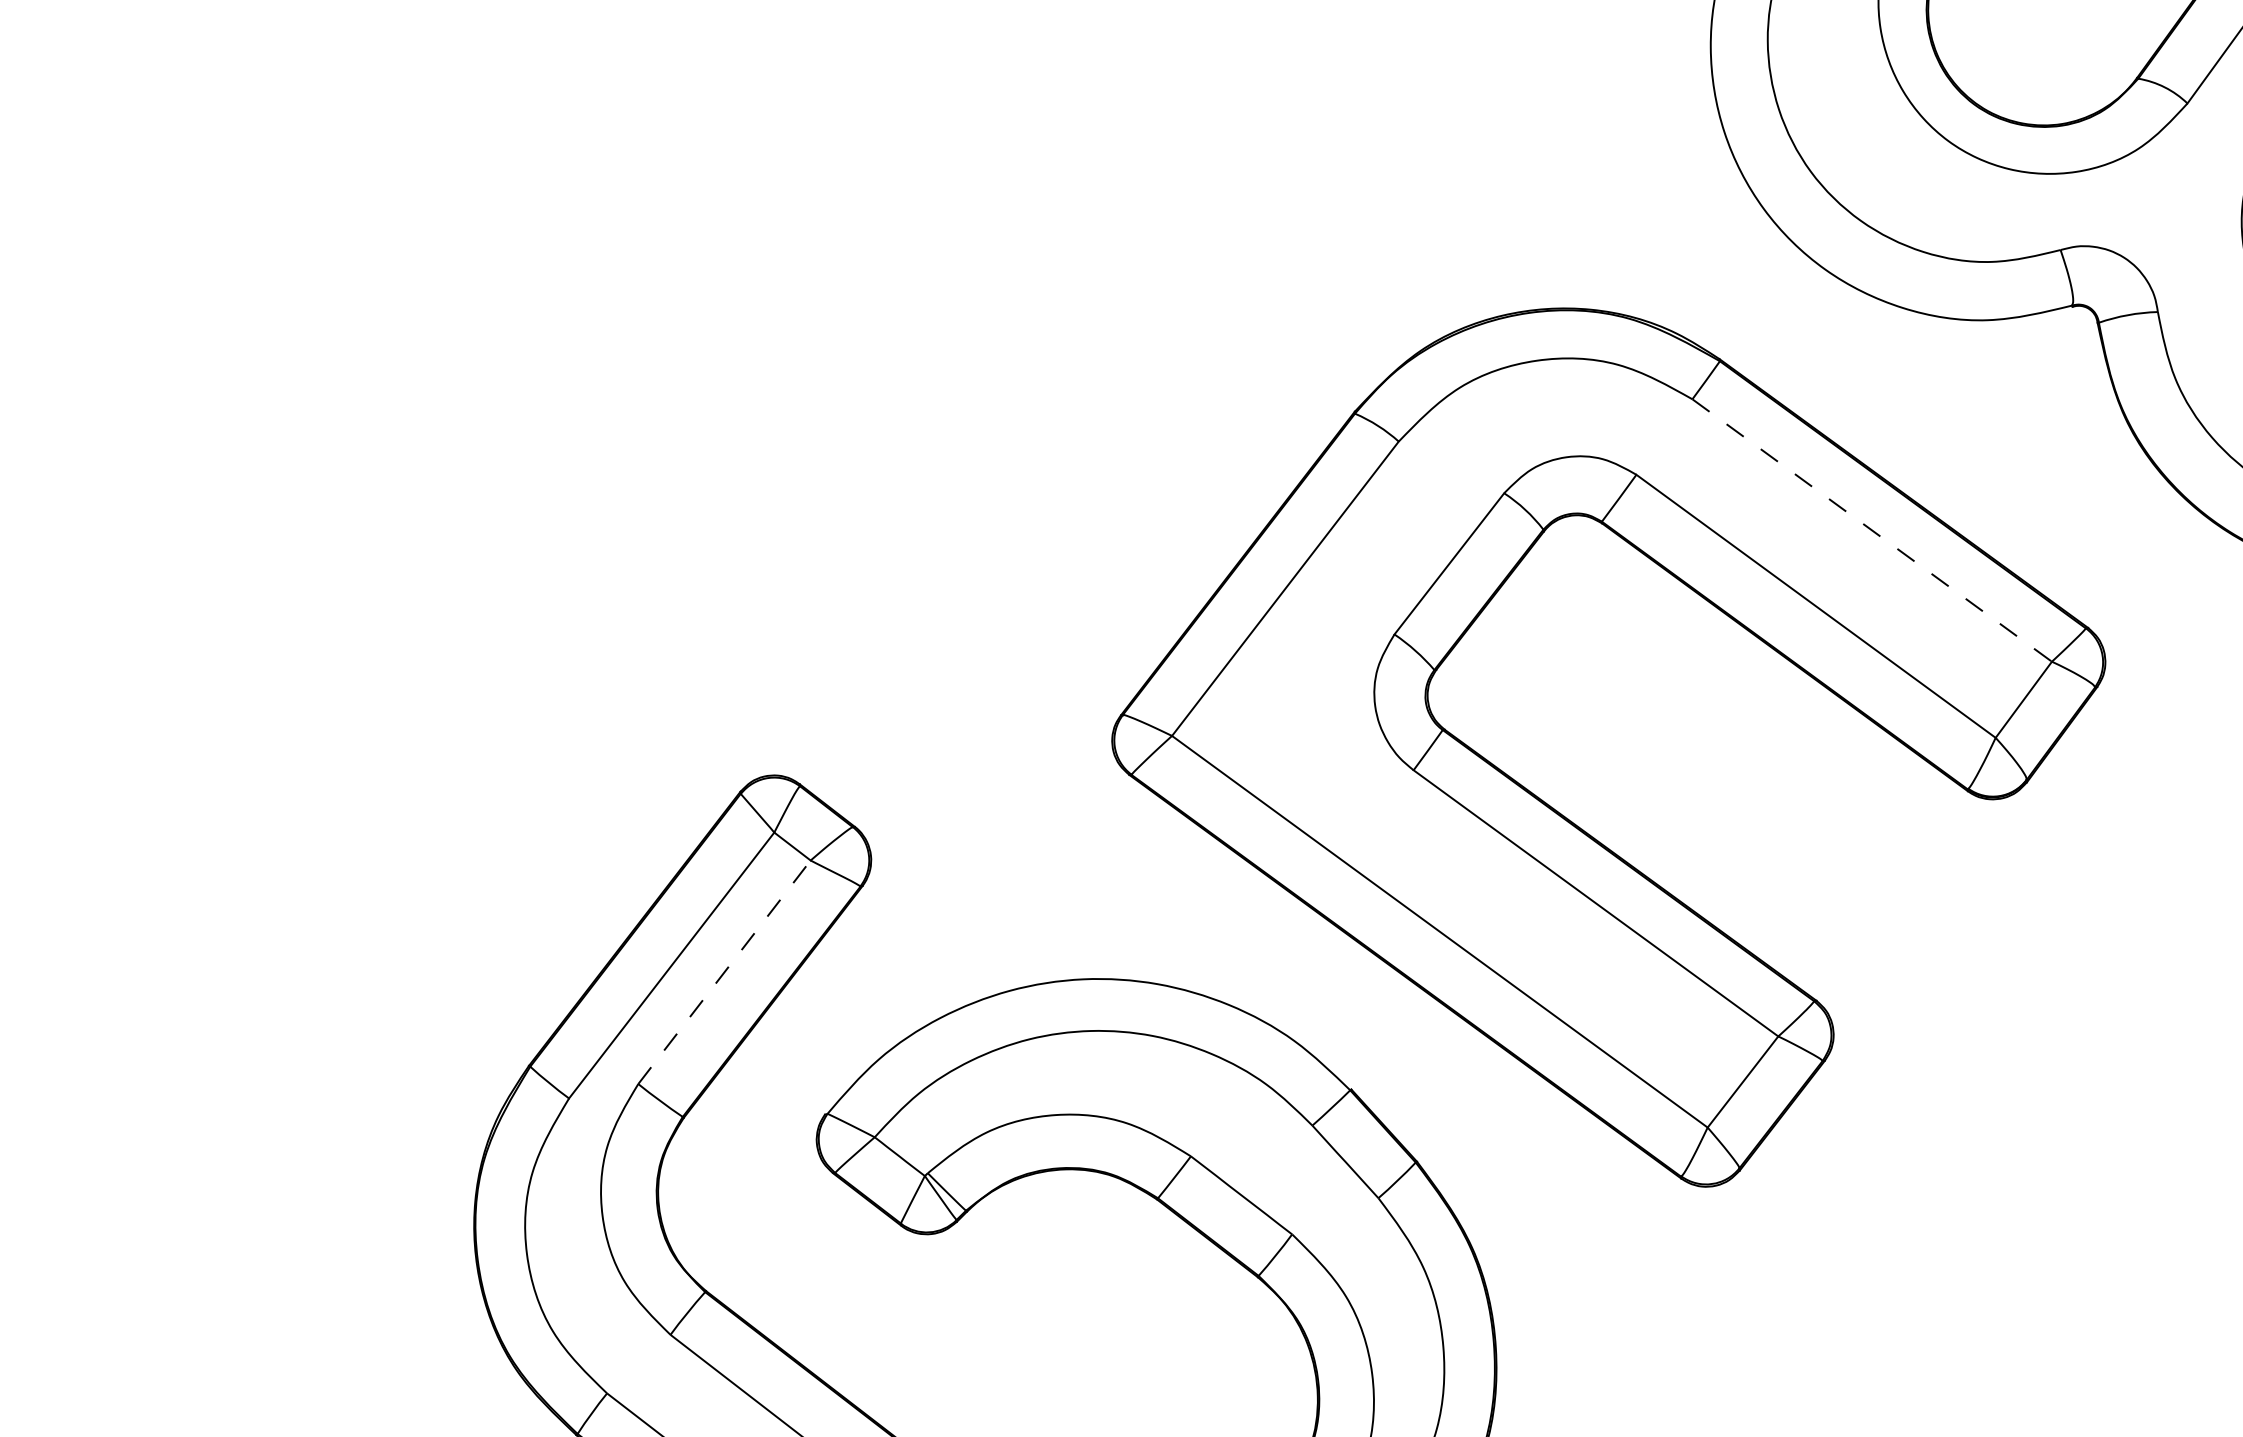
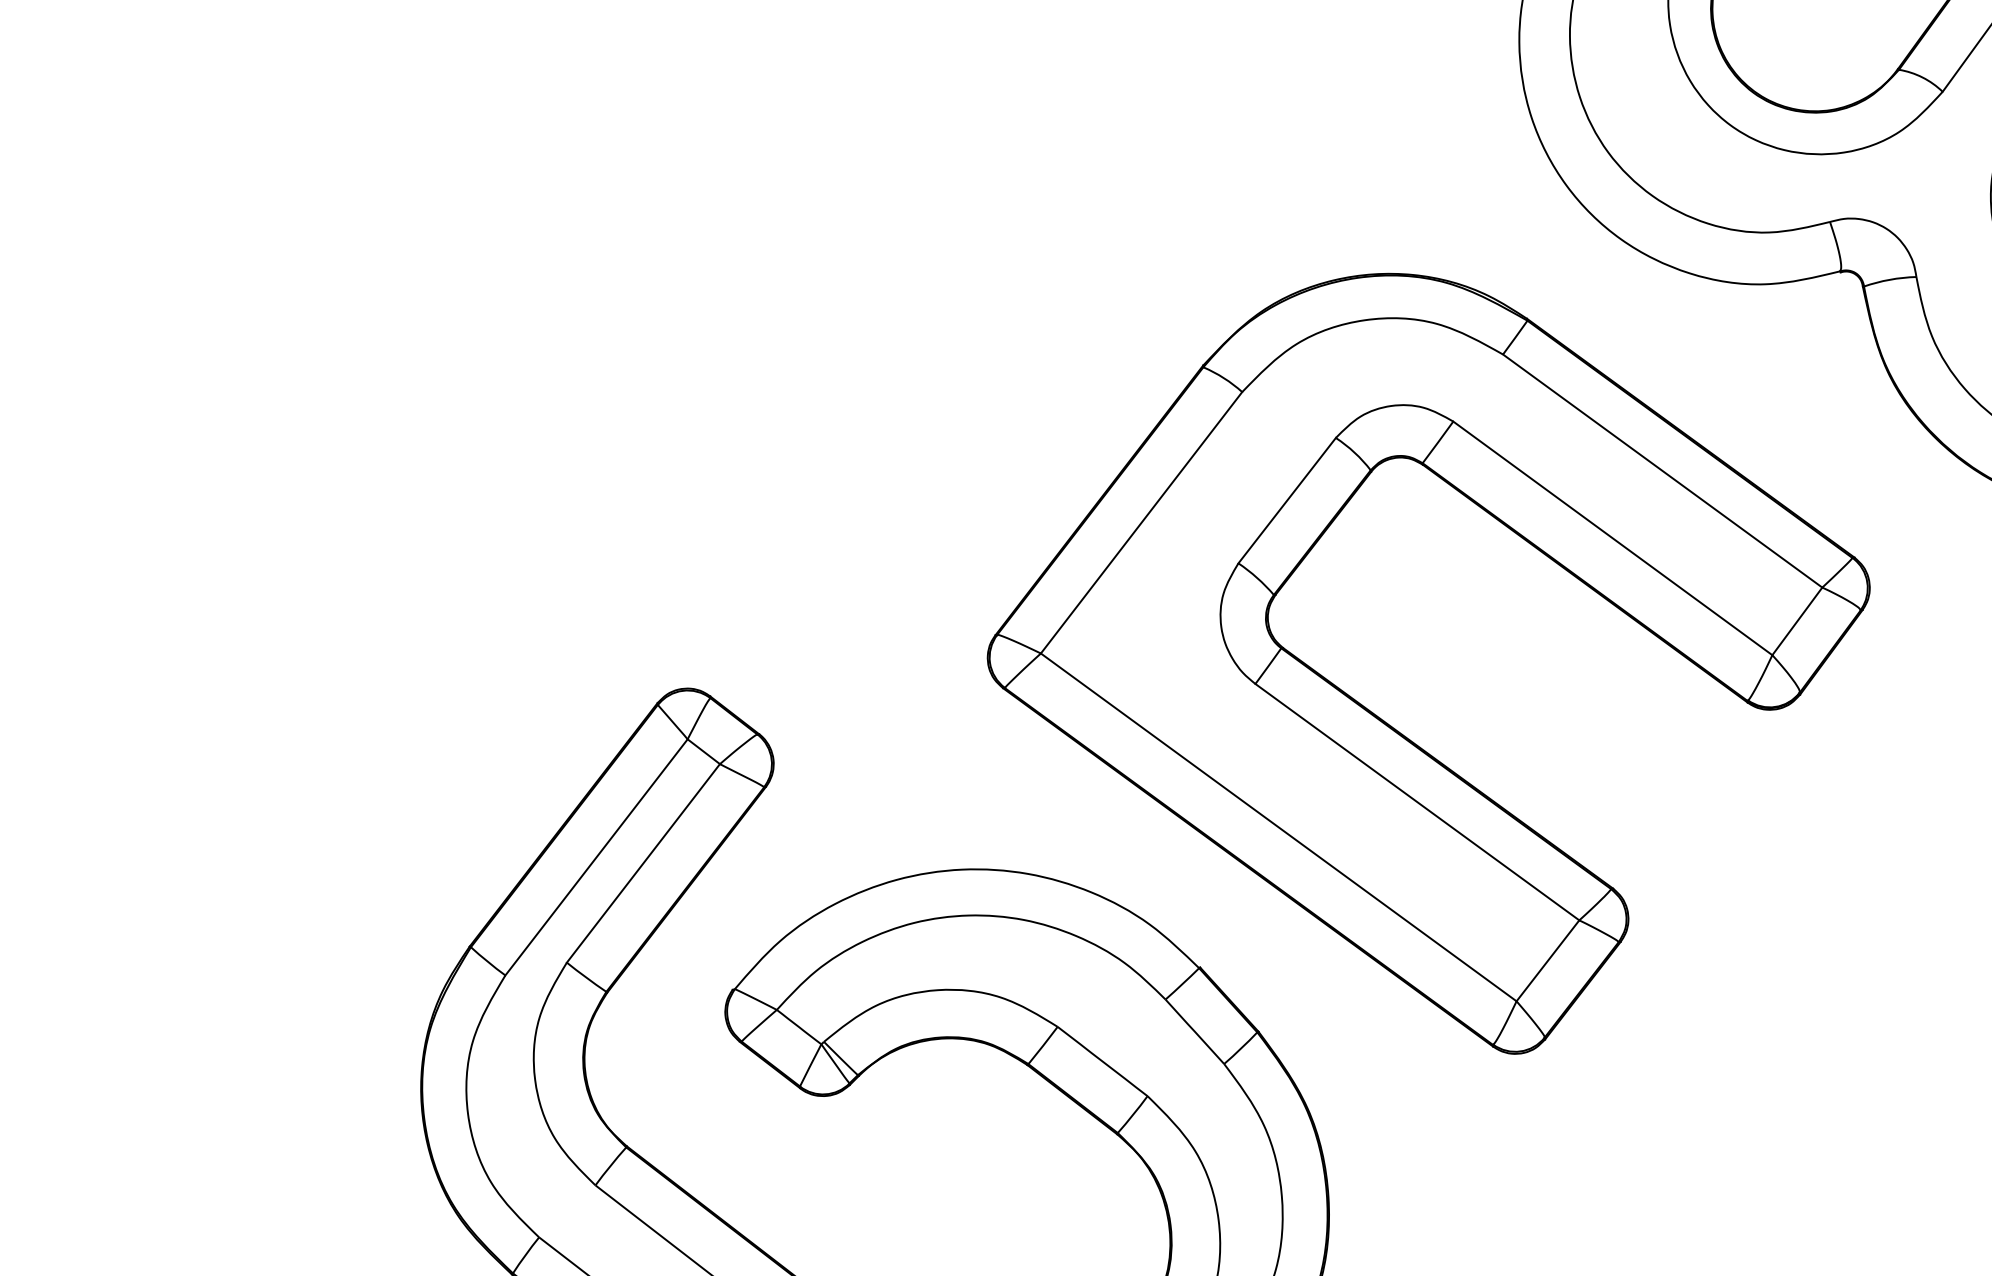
line: (1872, 530) -> (1662, 471), dashed -> solid
line: (724, 971) -> (643, 862), dashed -> solid

